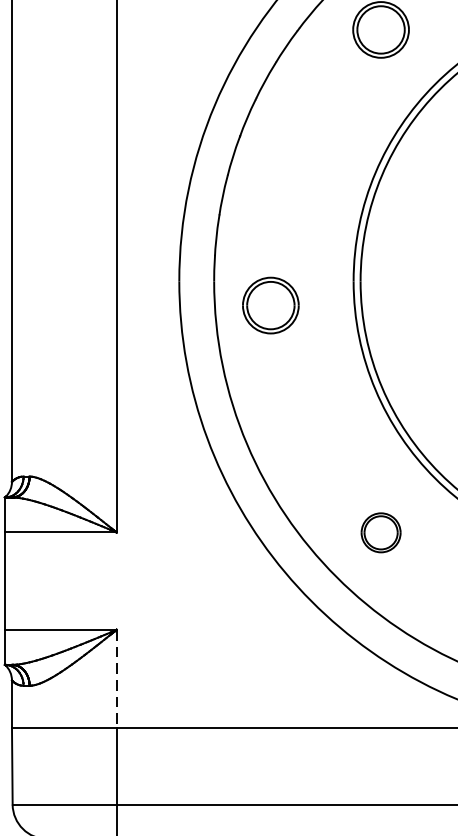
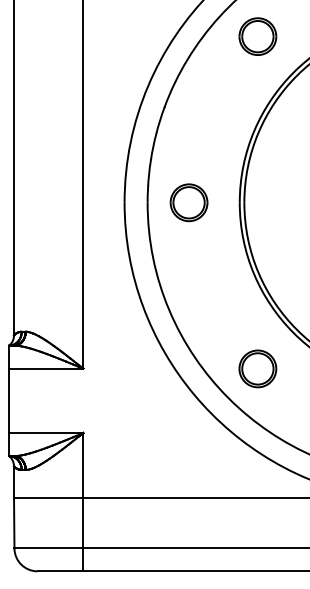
part: (269, 305) -> (188, 202), moved
part: (380, 532) -> (257, 368), size x1.43
line: (117, 678) -> (83, 465), dashed -> solid

